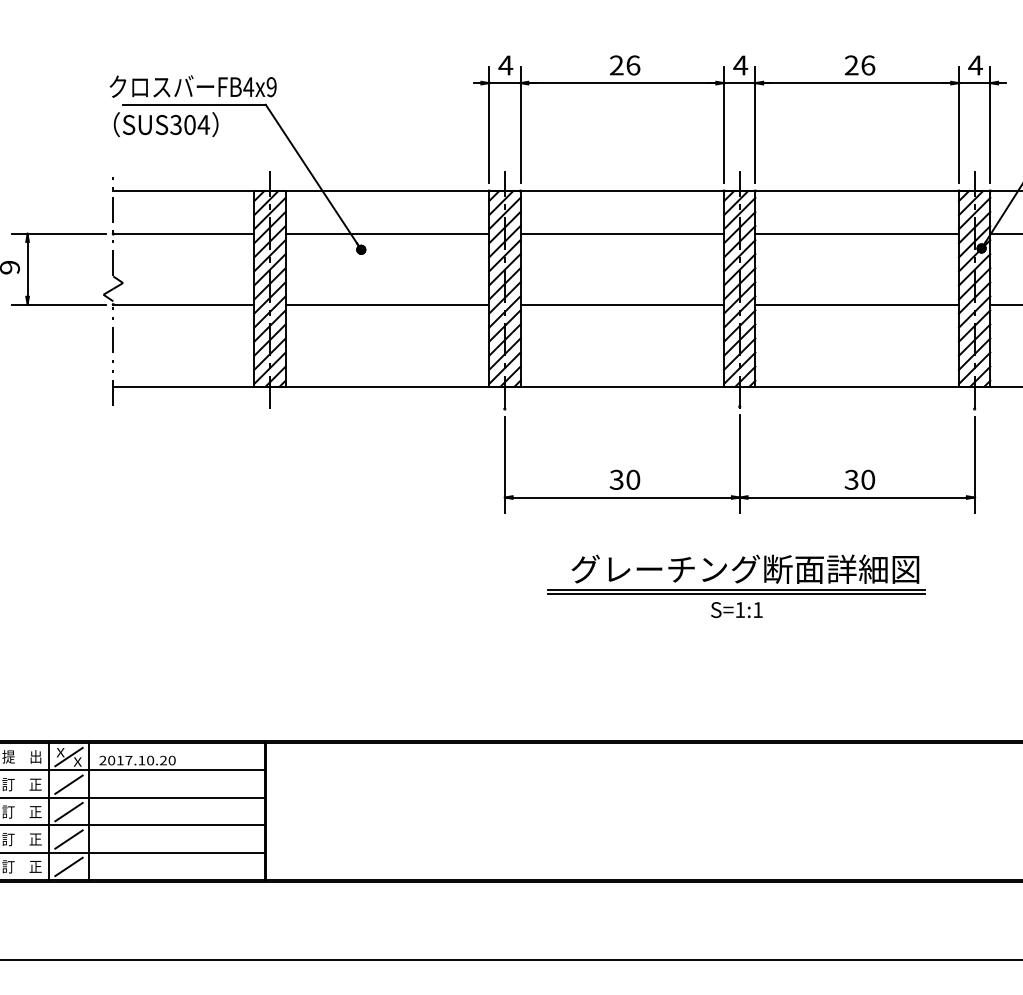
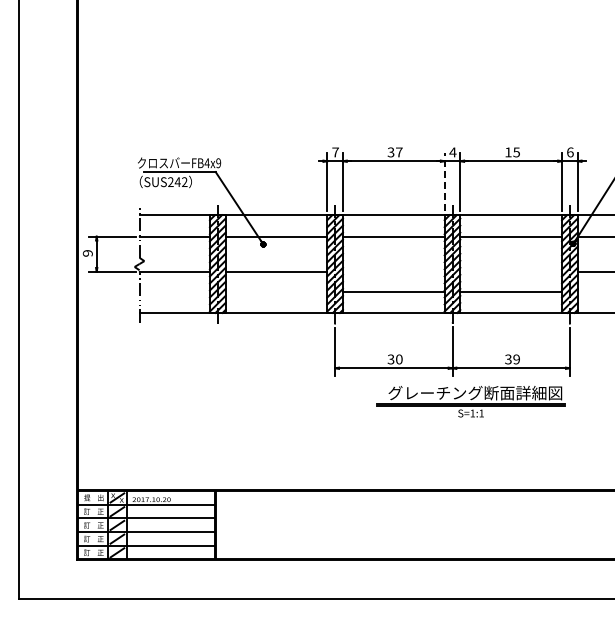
text: (505, 65) -> (335, 152), 4 -> 7
text: (623, 65) -> (394, 152), 26 -> 37
text: (859, 65) -> (512, 152), 26 -> 15
text: (973, 65) -> (569, 152), 4 -> 6
text: (189, 125) -> (177, 182), SUS304 -> SUS242
line: (723, 125) -> (444, 182), solid -> dashed
line: (621, 303) -> (393, 291), moved
line: (857, 303) -> (511, 291), moved
text: (867, 479) -> (516, 359), 30 -> 39
part: (735, 586) -> (470, 401), moved

